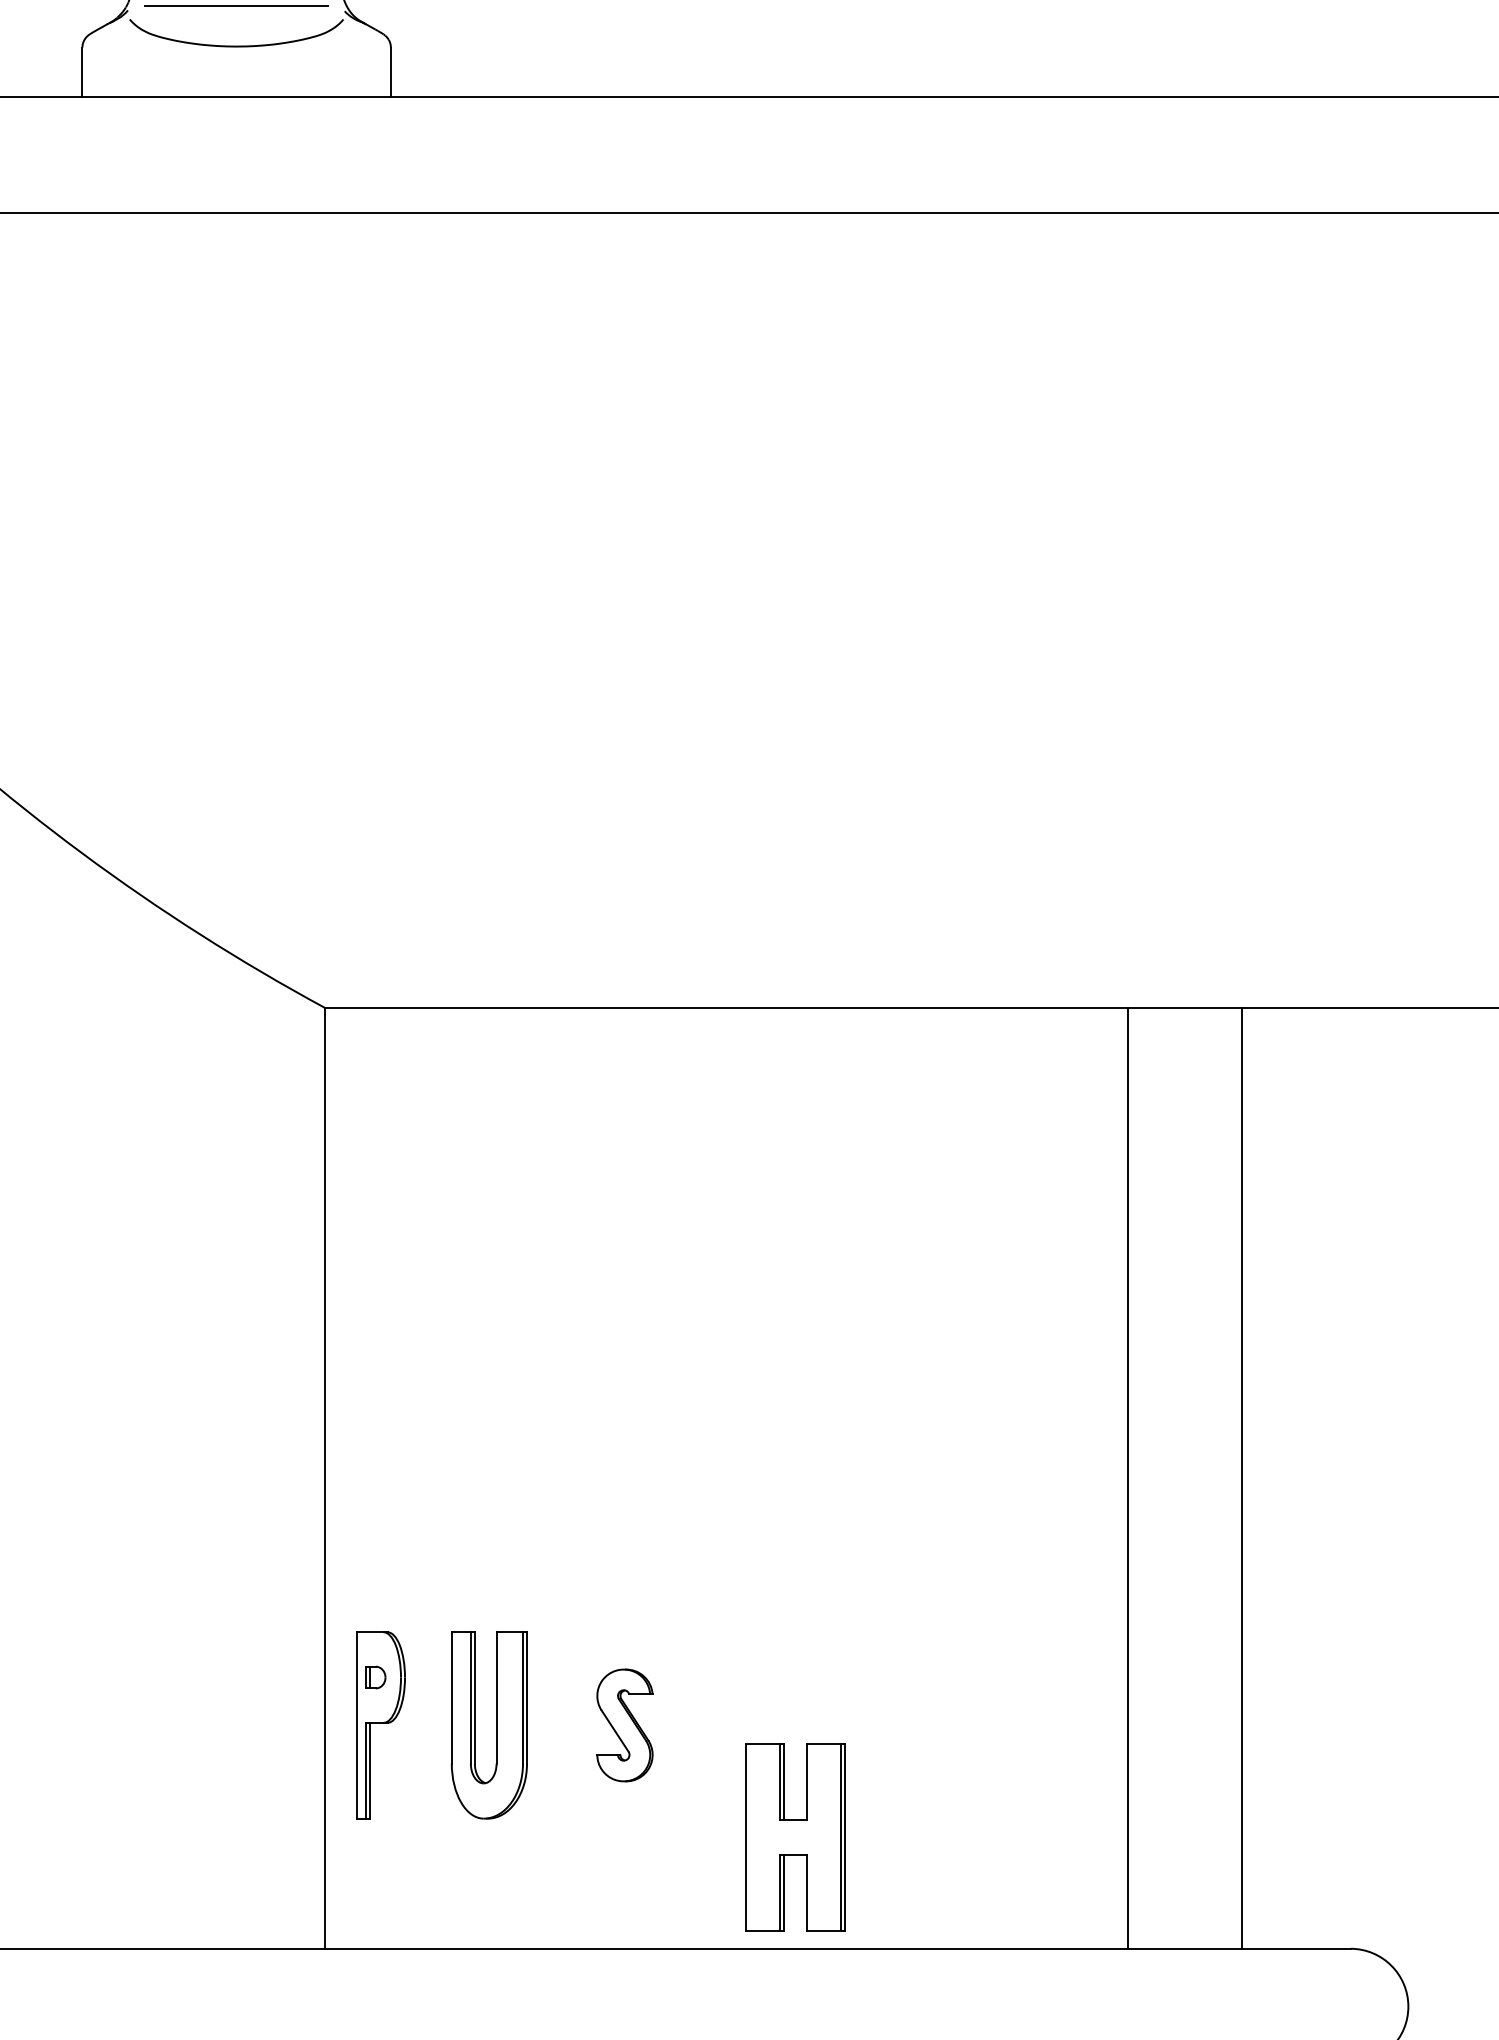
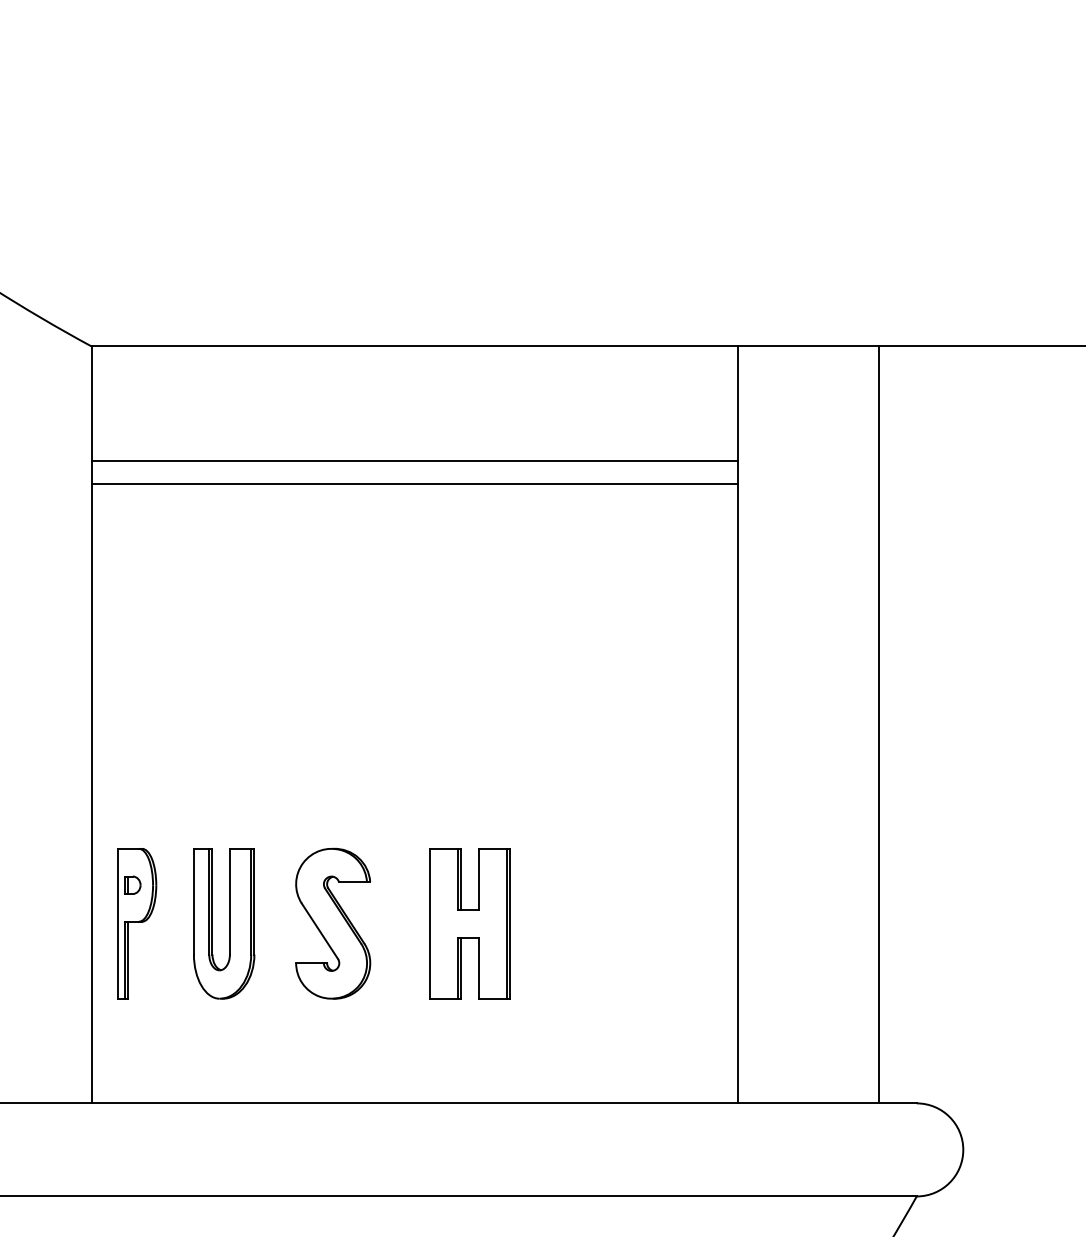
line: (726, 1150) -> (414, 461), added
line: (726, 1178) -> (414, 483), added
line: (1242, 1477) -> (878, 724), moved
part: (624, 1725) -> (332, 923), size x1.67
part: (795, 1837) -> (470, 923), moved

